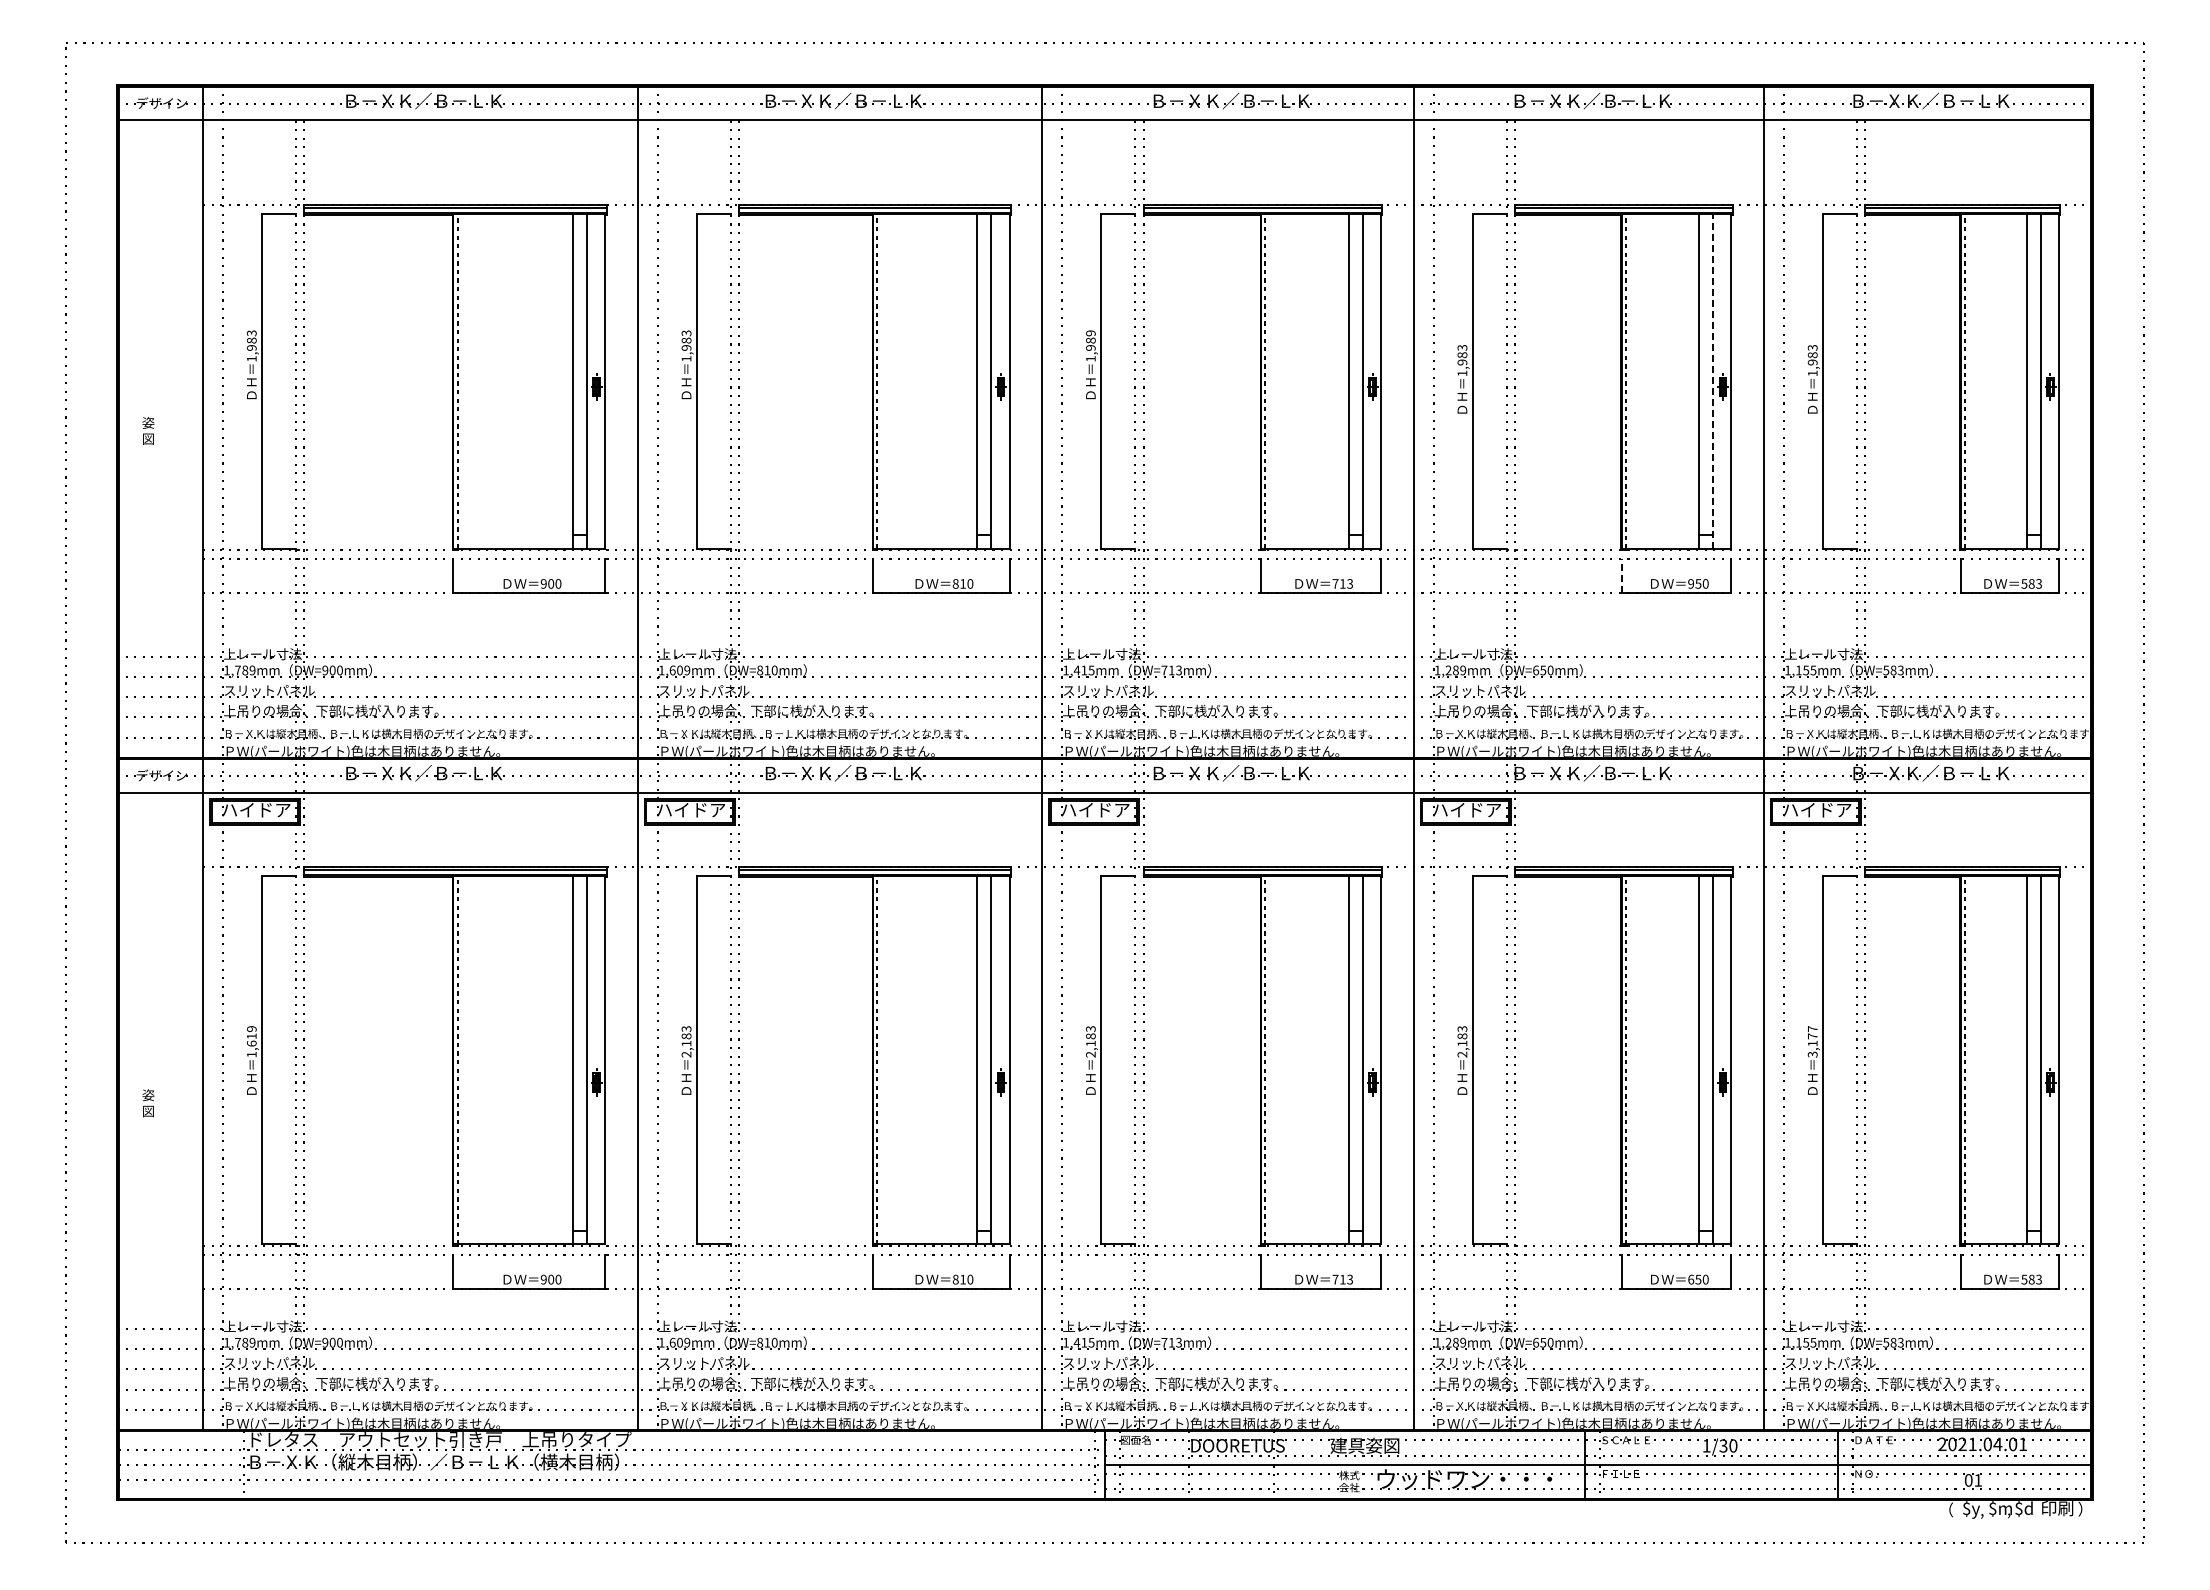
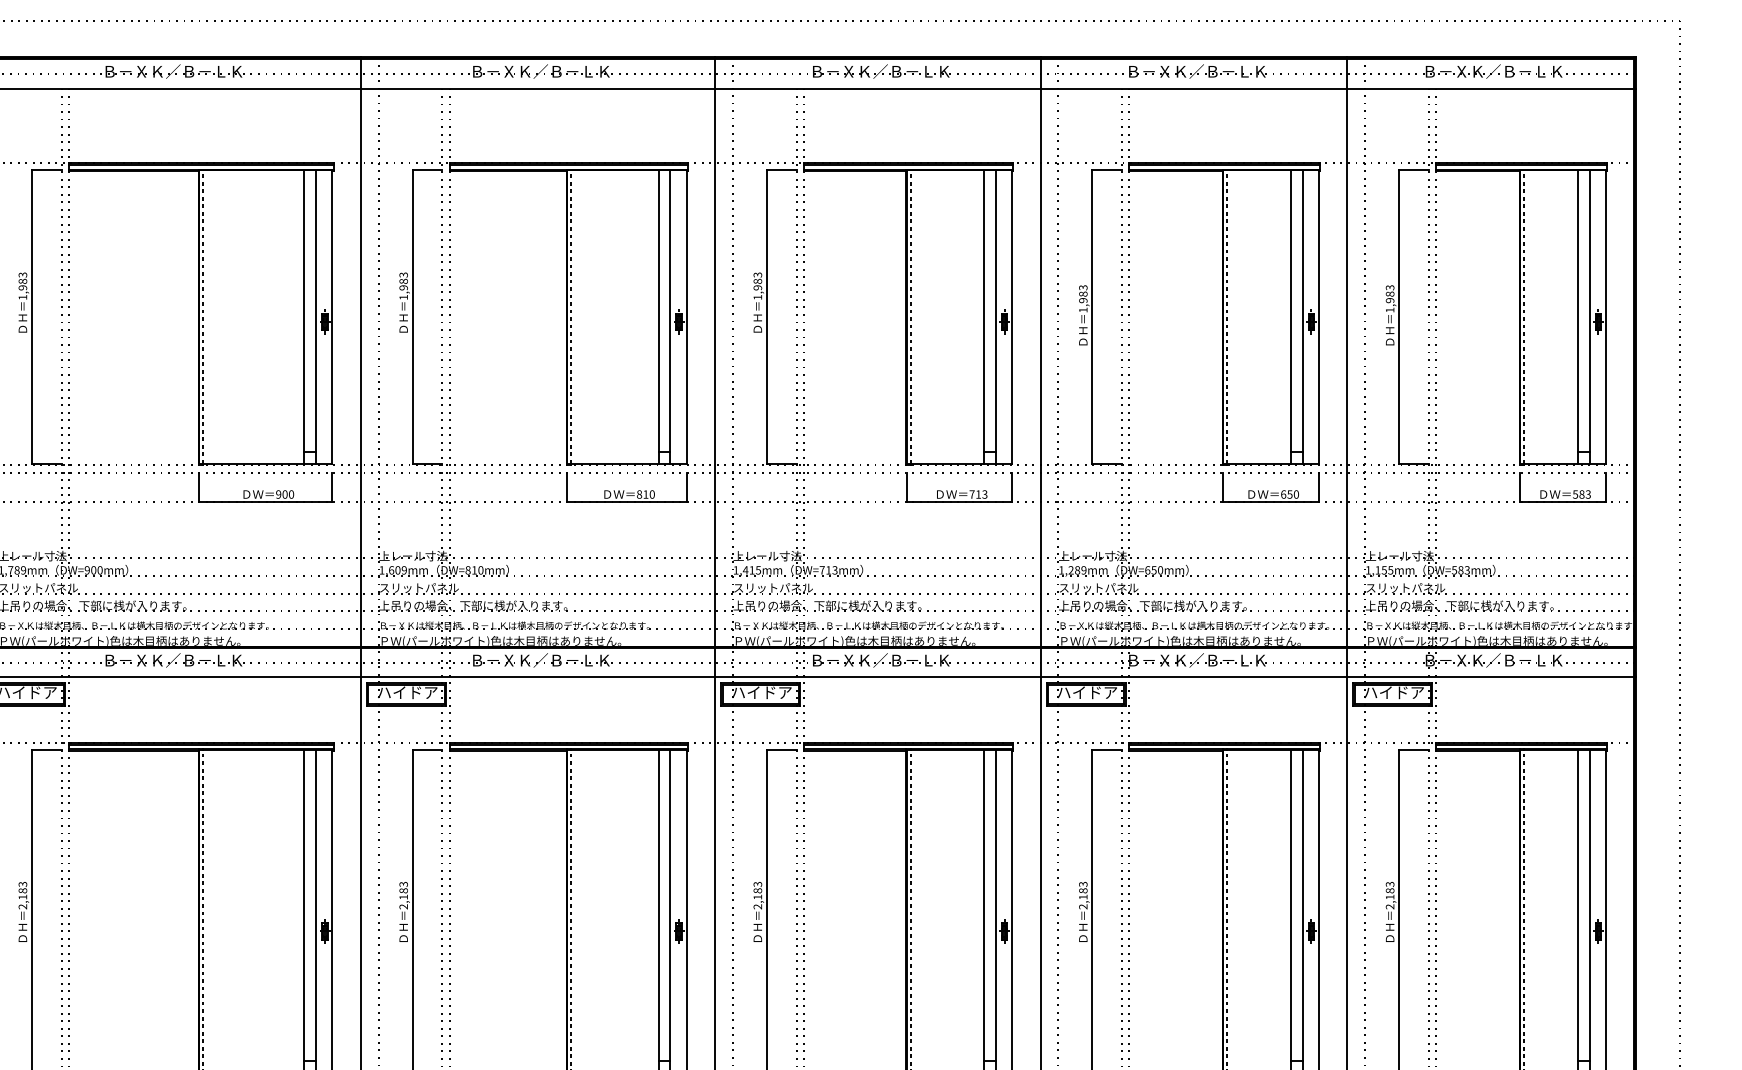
text: (1090, 333) -> (757, 275), 1,989 -> 1,983
line: (1712, 380) -> (1302, 316), dashed -> solid
line: (1621, 575) -> (1222, 487), dashed -> solid
text: (1691, 583) -> (1283, 494), 950 -> 650
text: (251, 1041) -> (22, 895), 1,619 -> 2,183
text: (1812, 1041) -> (1389, 895), 3,177 -> 2,183

